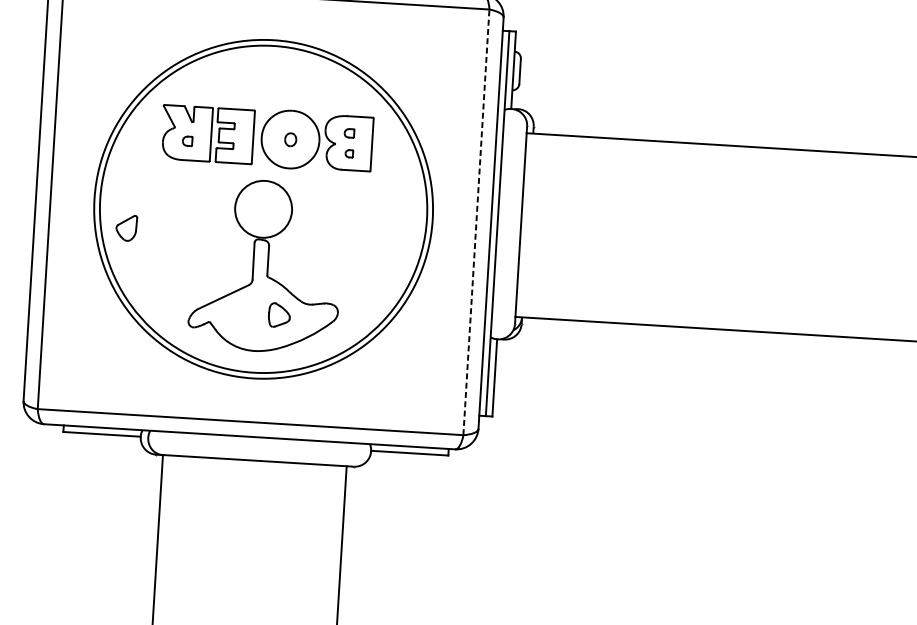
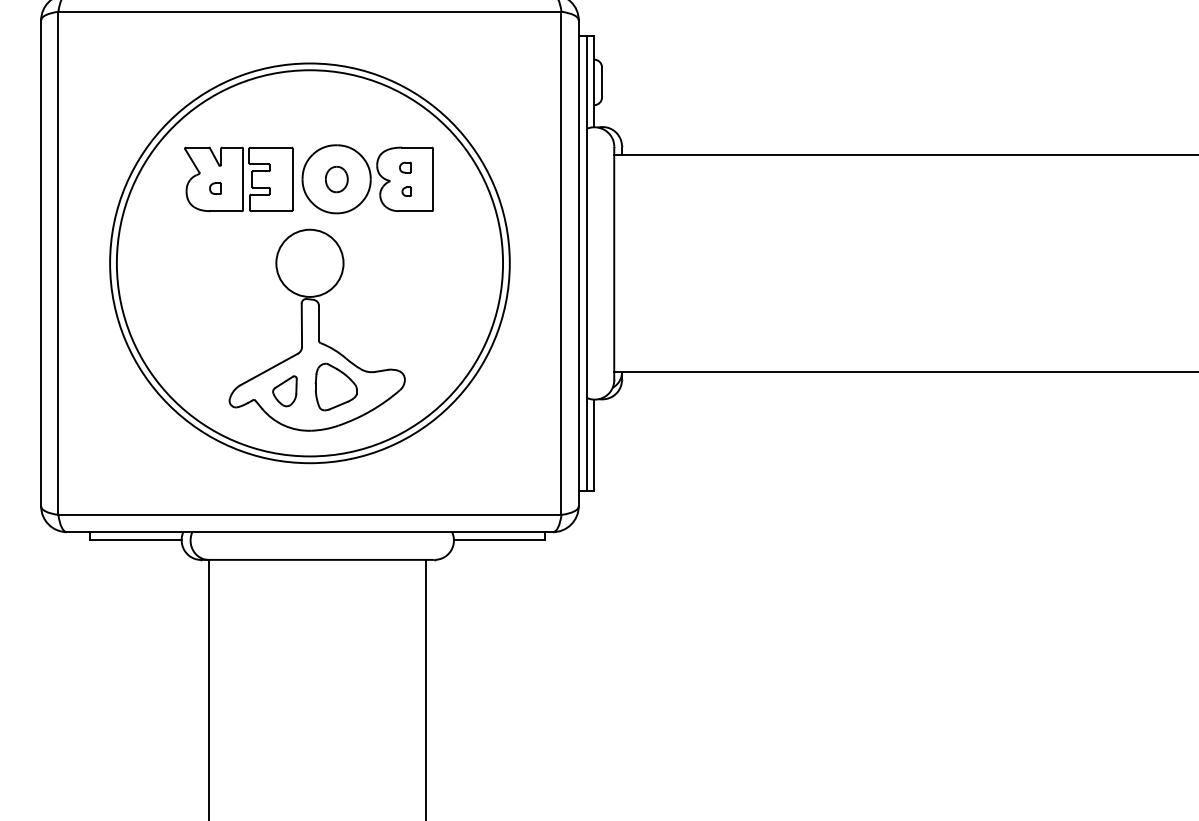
part: (290, 139) -> (336, 179), size x1.67
line: (476, 222) -> (561, 263), dashed -> solid
part: (126, 228) -> (284, 391), moved
part: (278, 314) -> (335, 386), size x1.67

